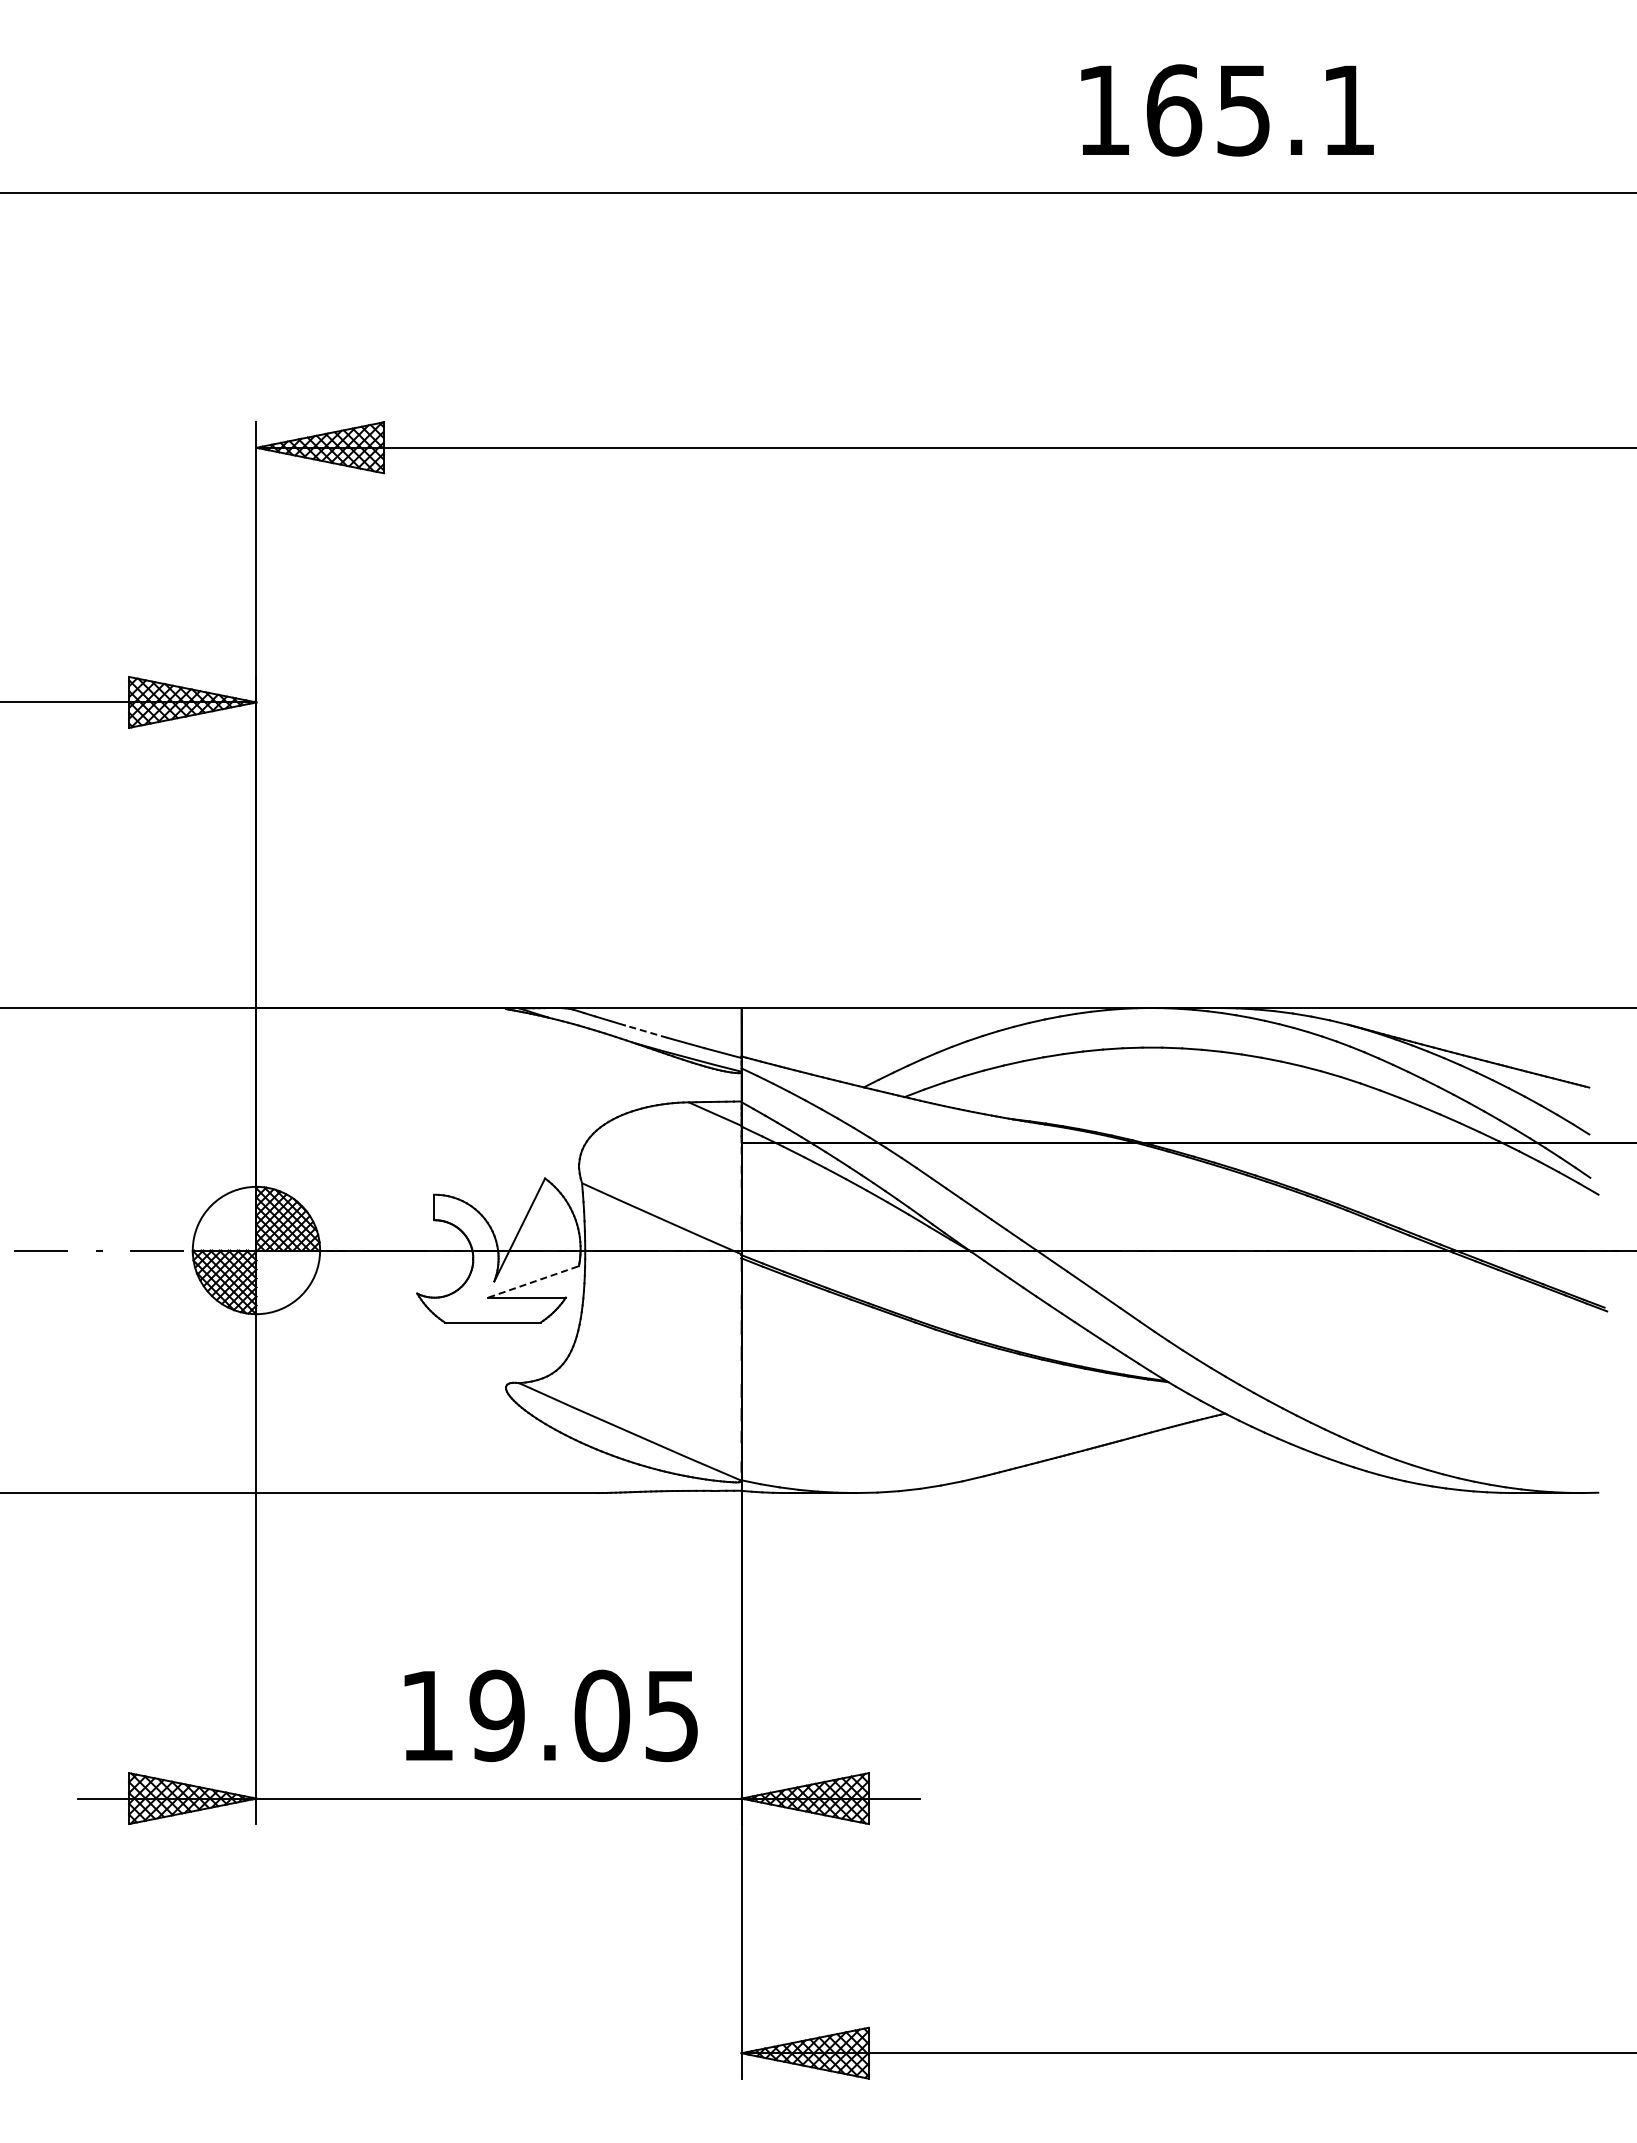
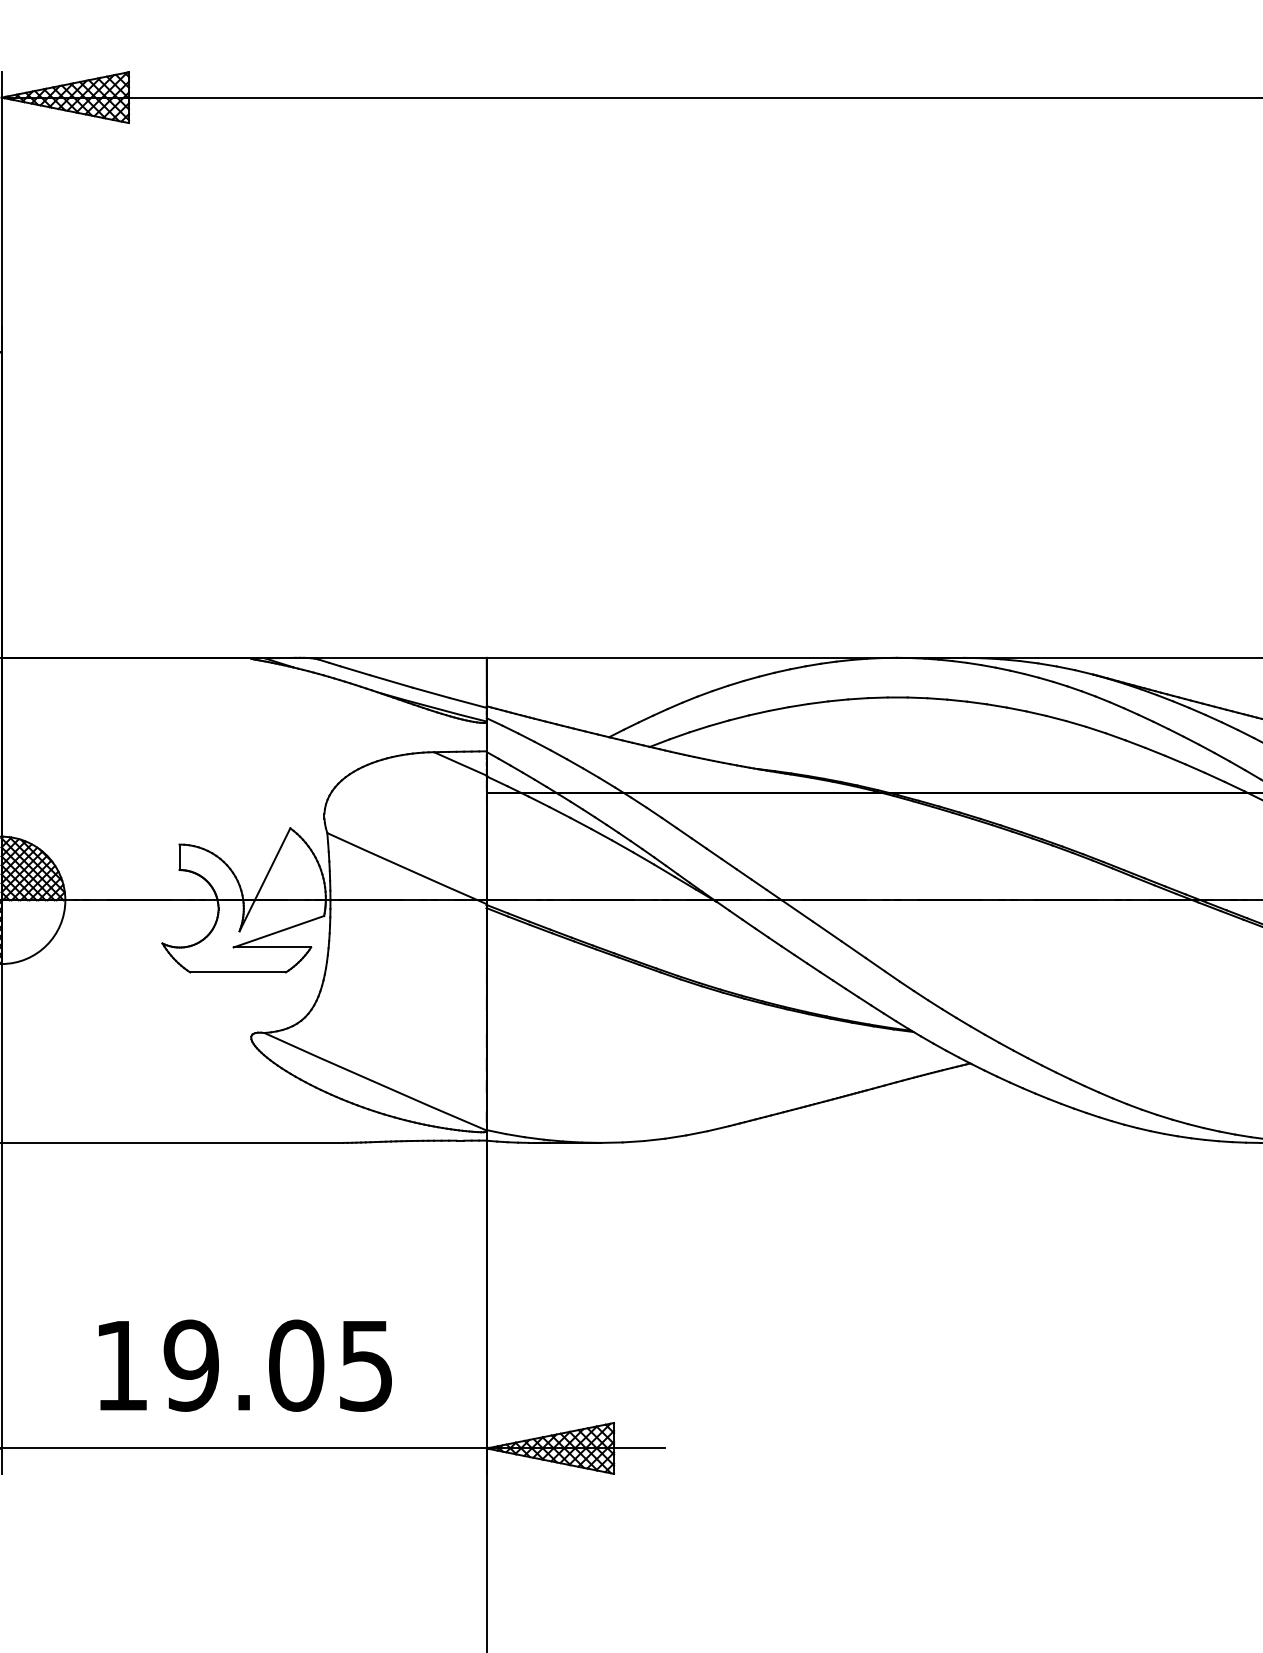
line: (645, 1031) -> (390, 681), dashed -> solid
line: (533, 1281) -> (278, 931), dashed -> solid
text: (550, 1715) -> (244, 1365), moved

